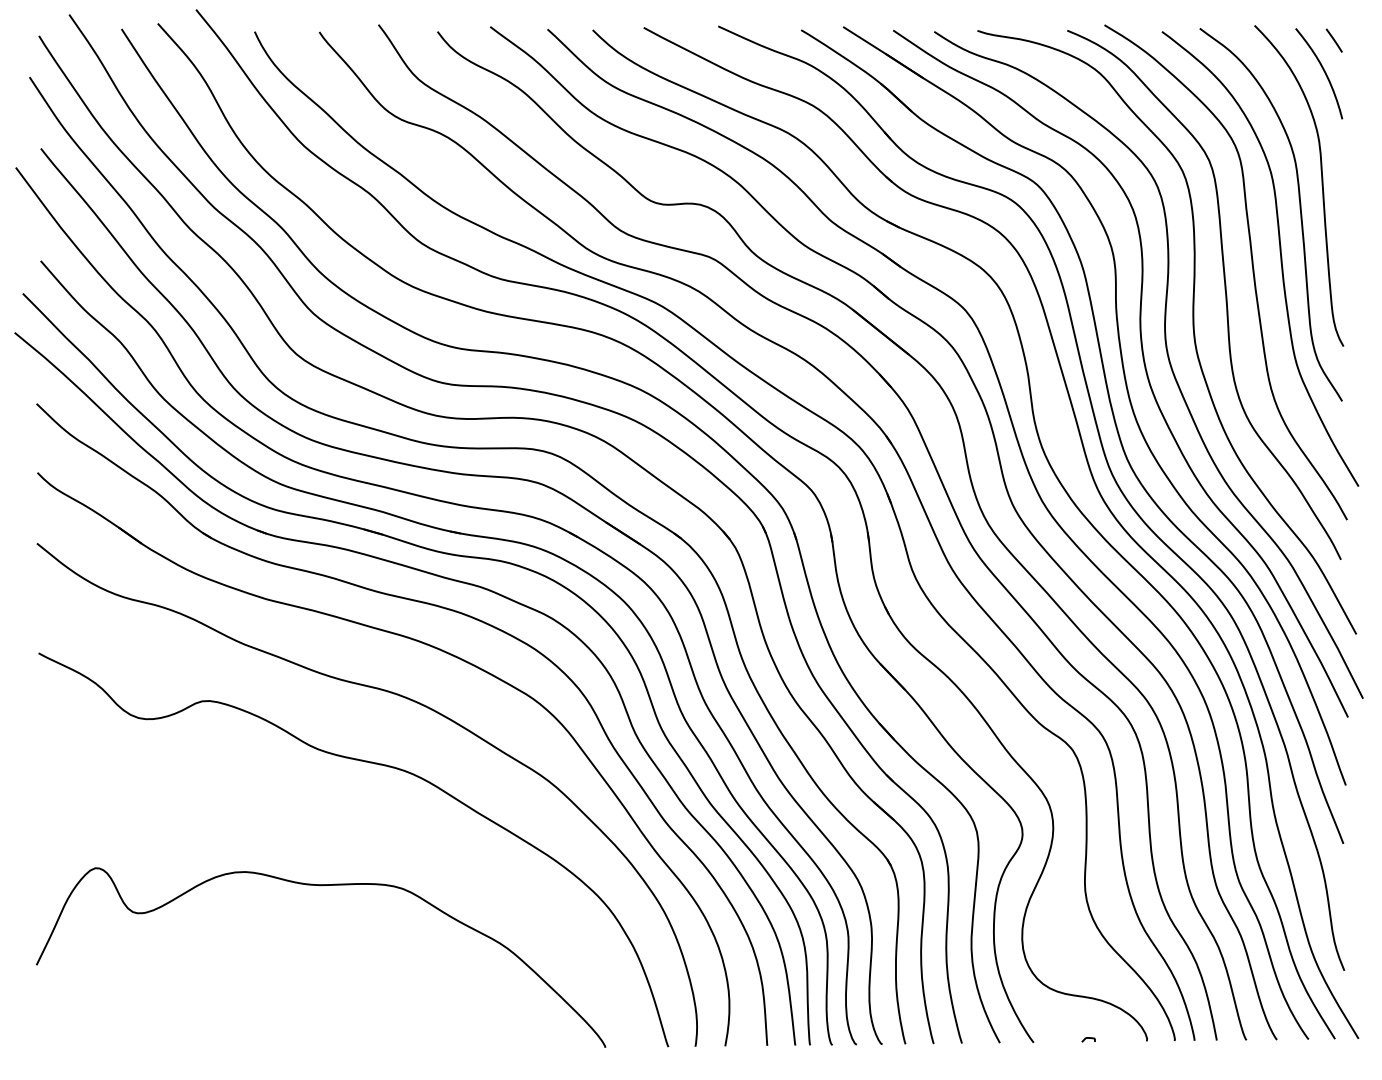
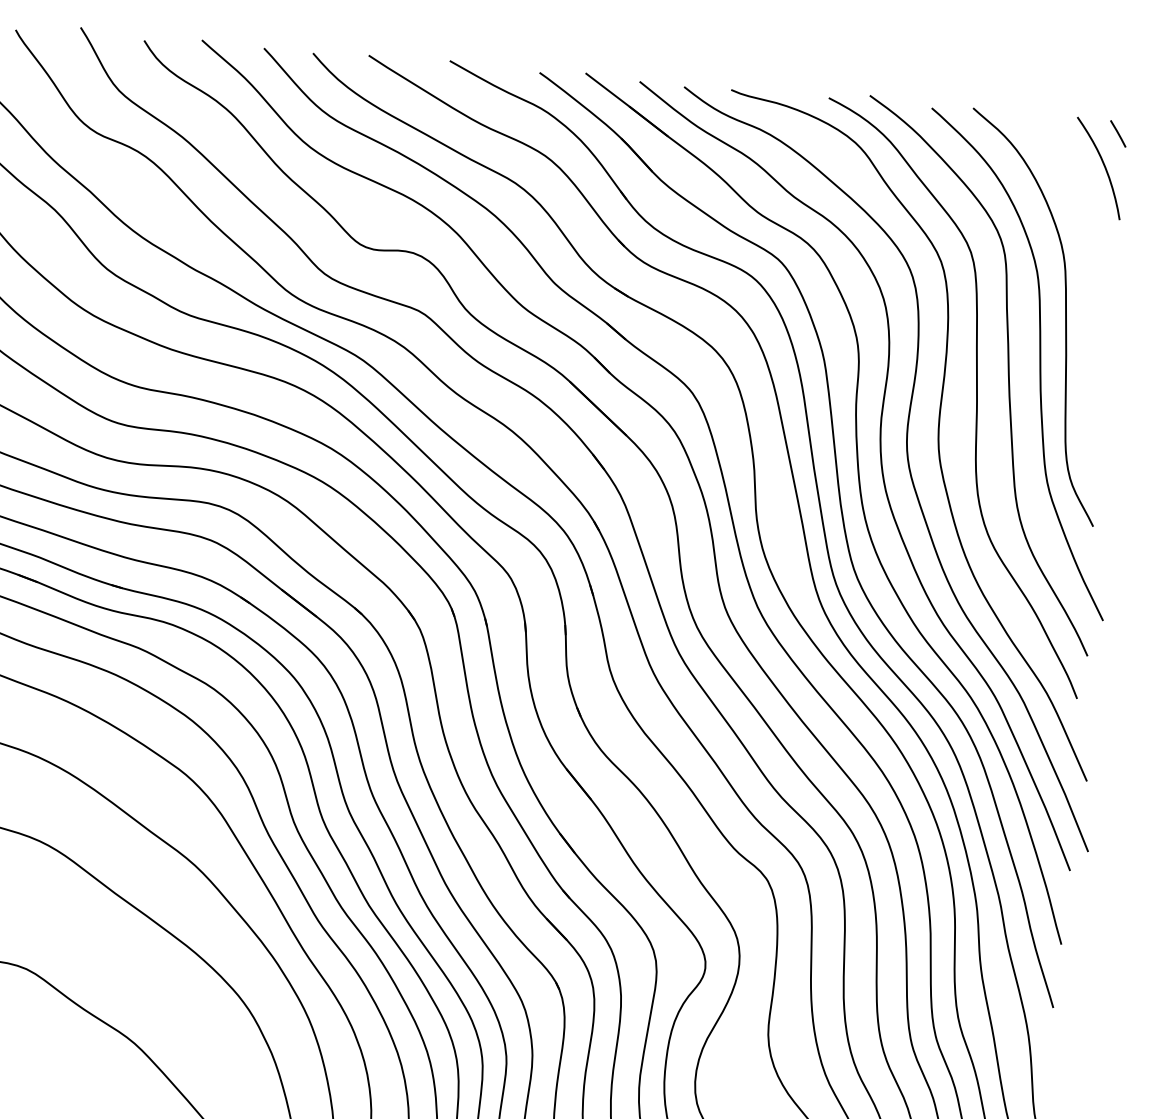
curve: (1321, 185) -> (1090, 290), removed

